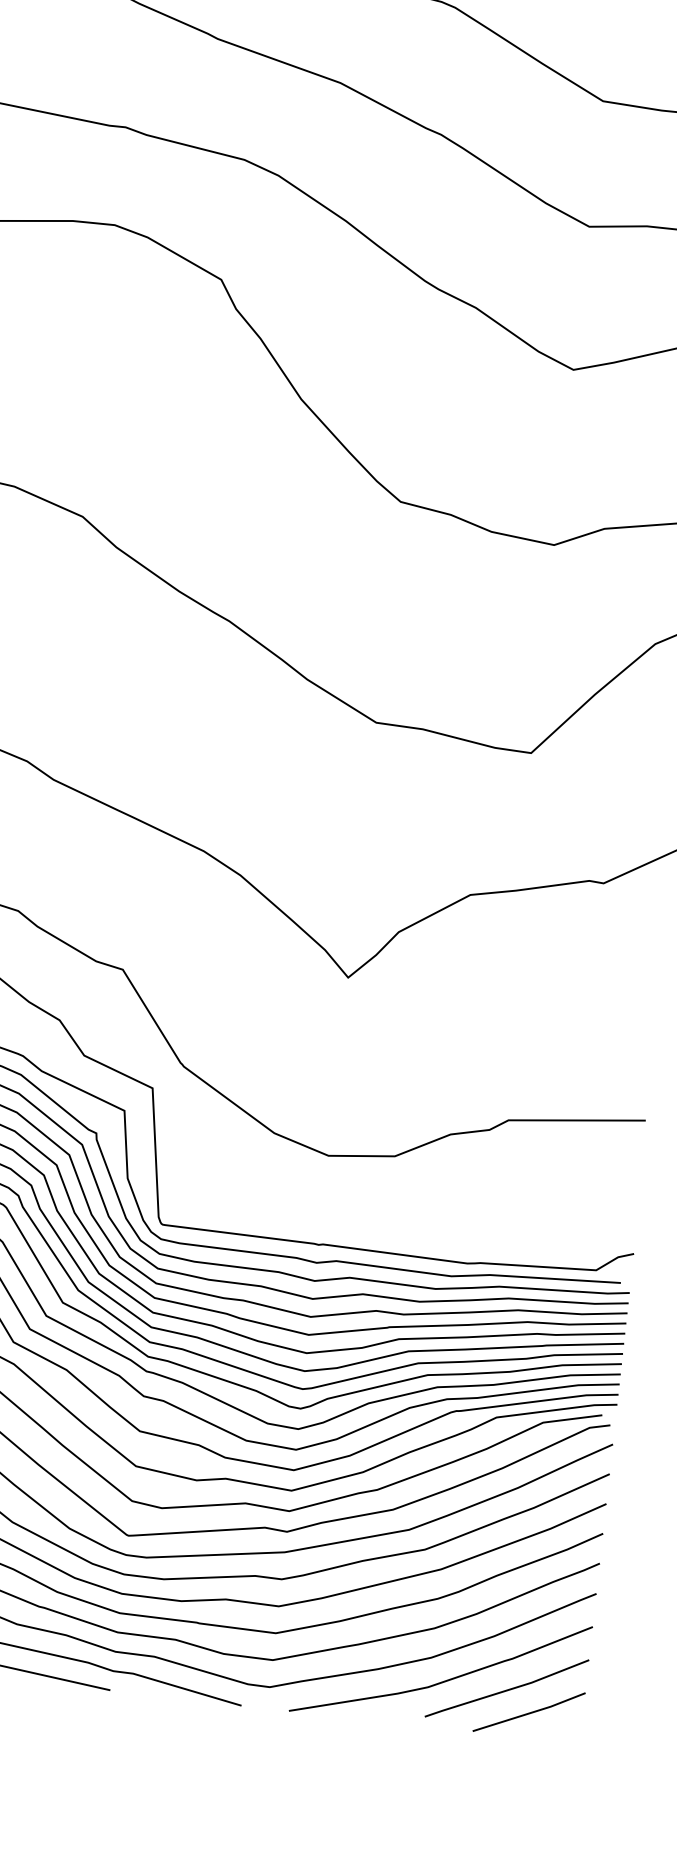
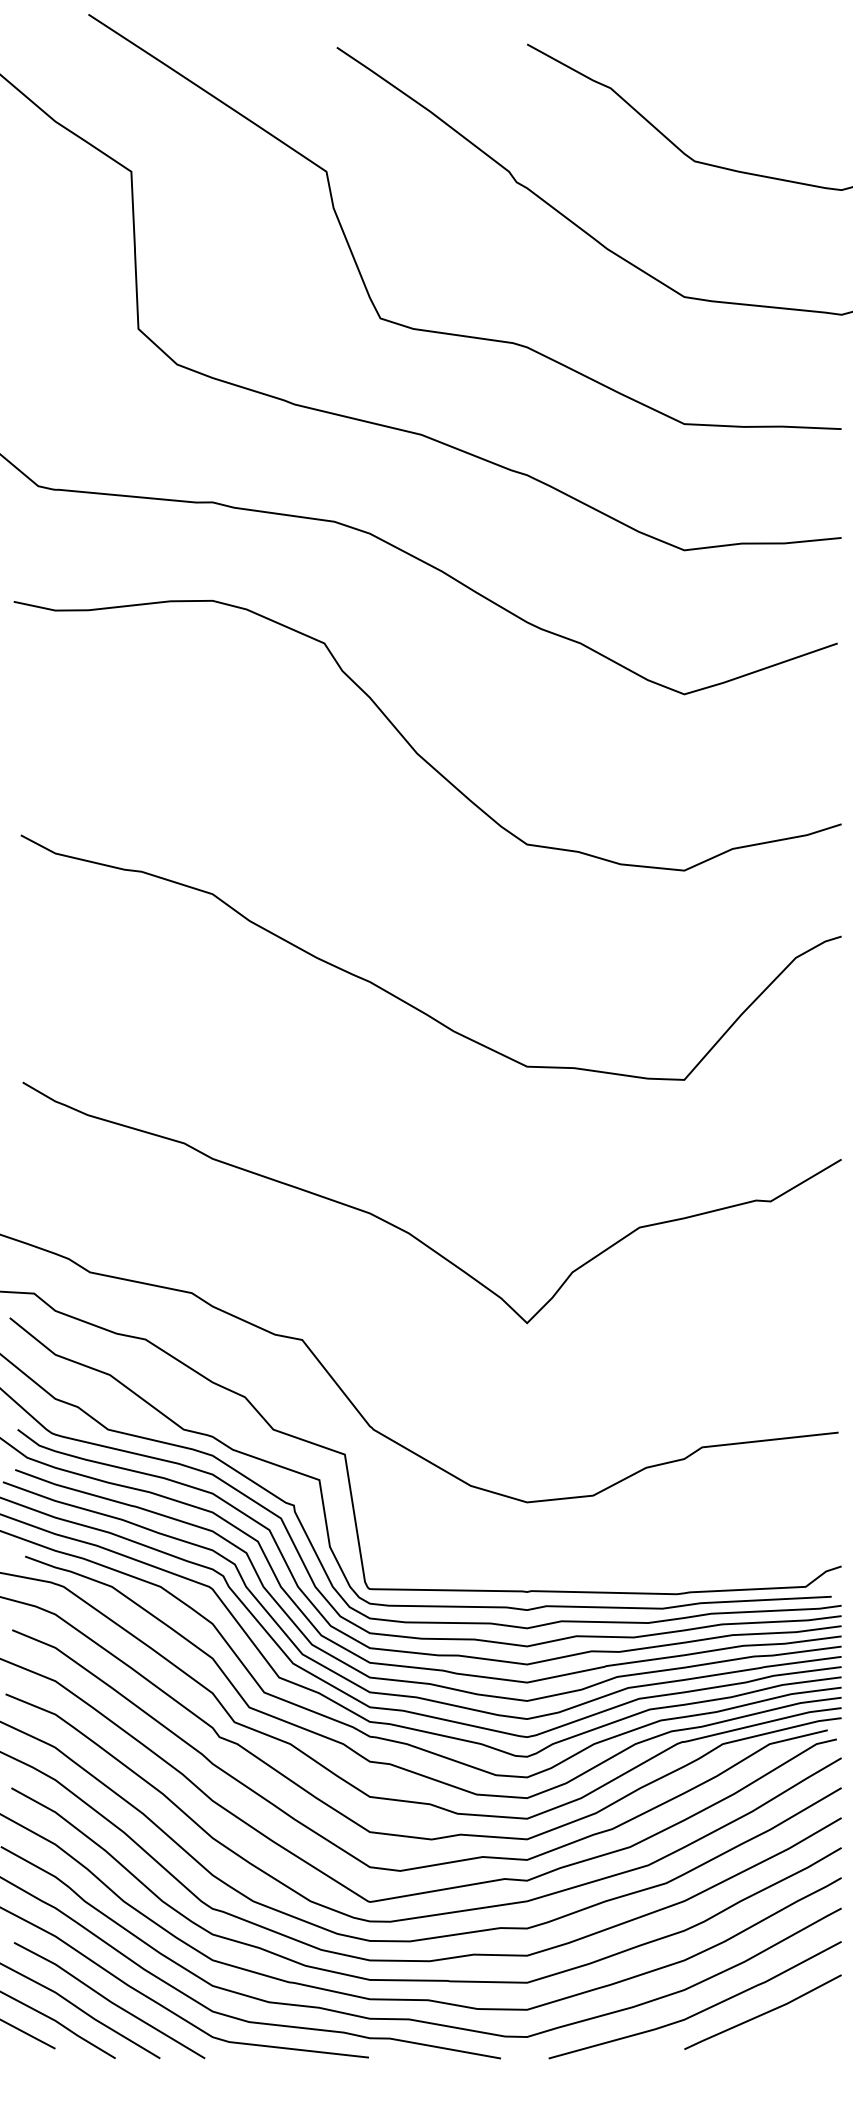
line: (529, 1712) -> (787, 2033), removed

